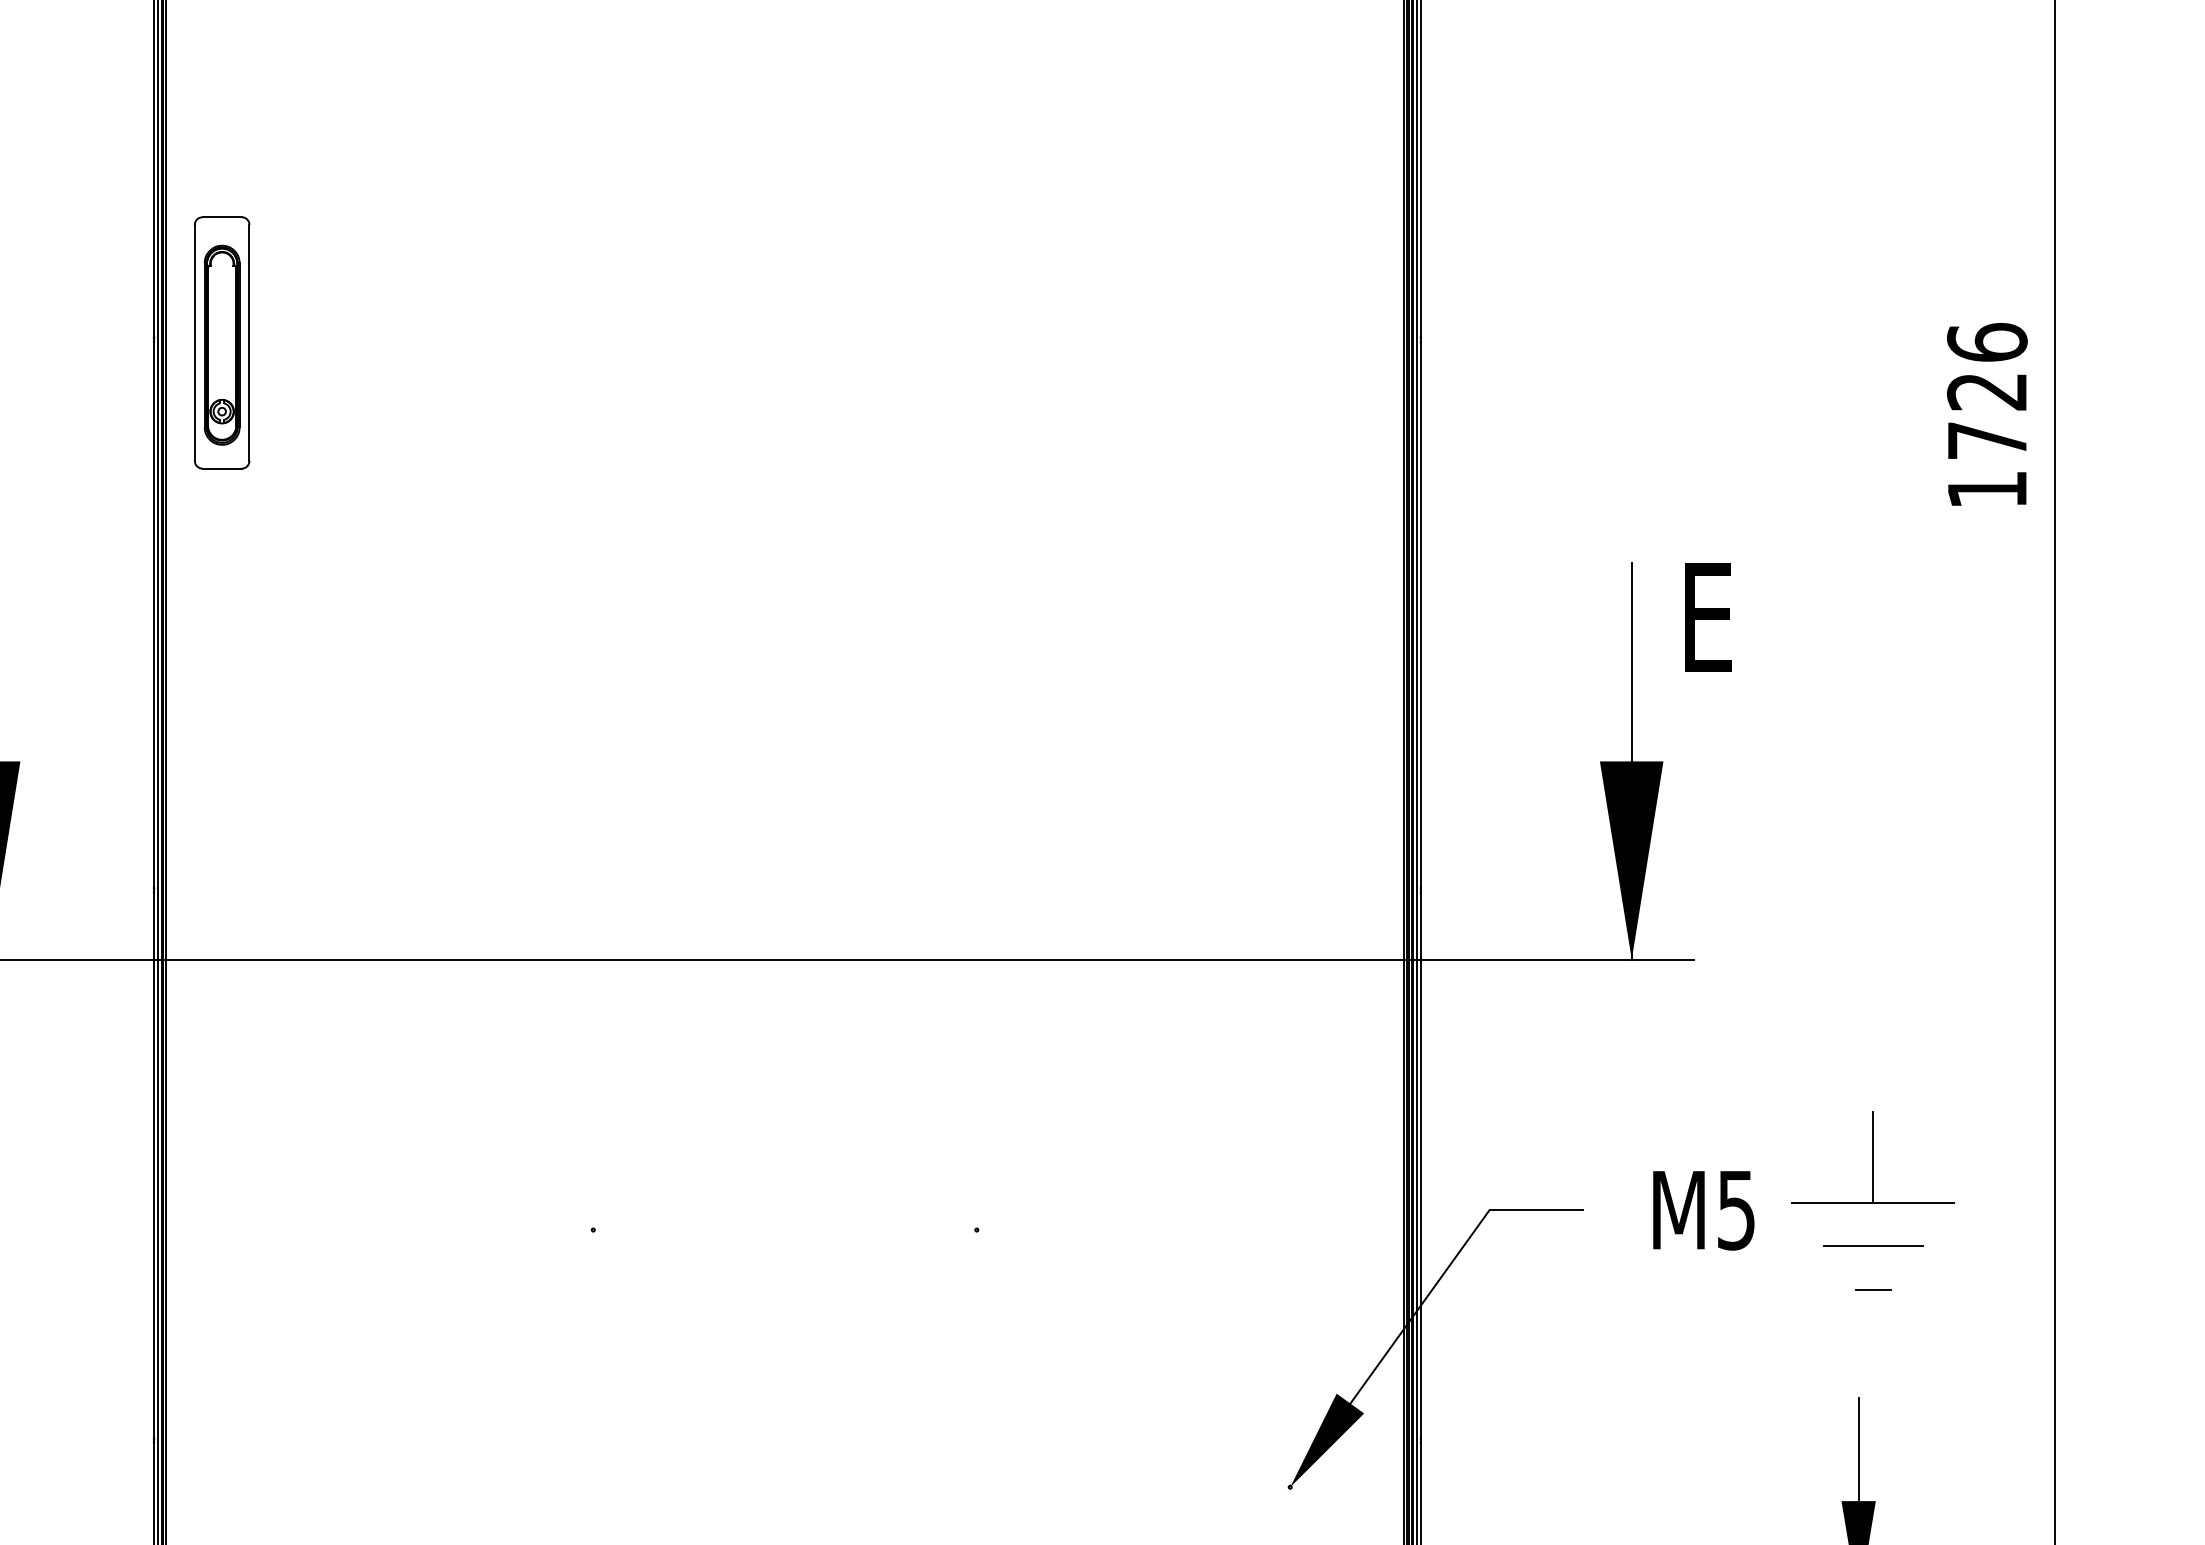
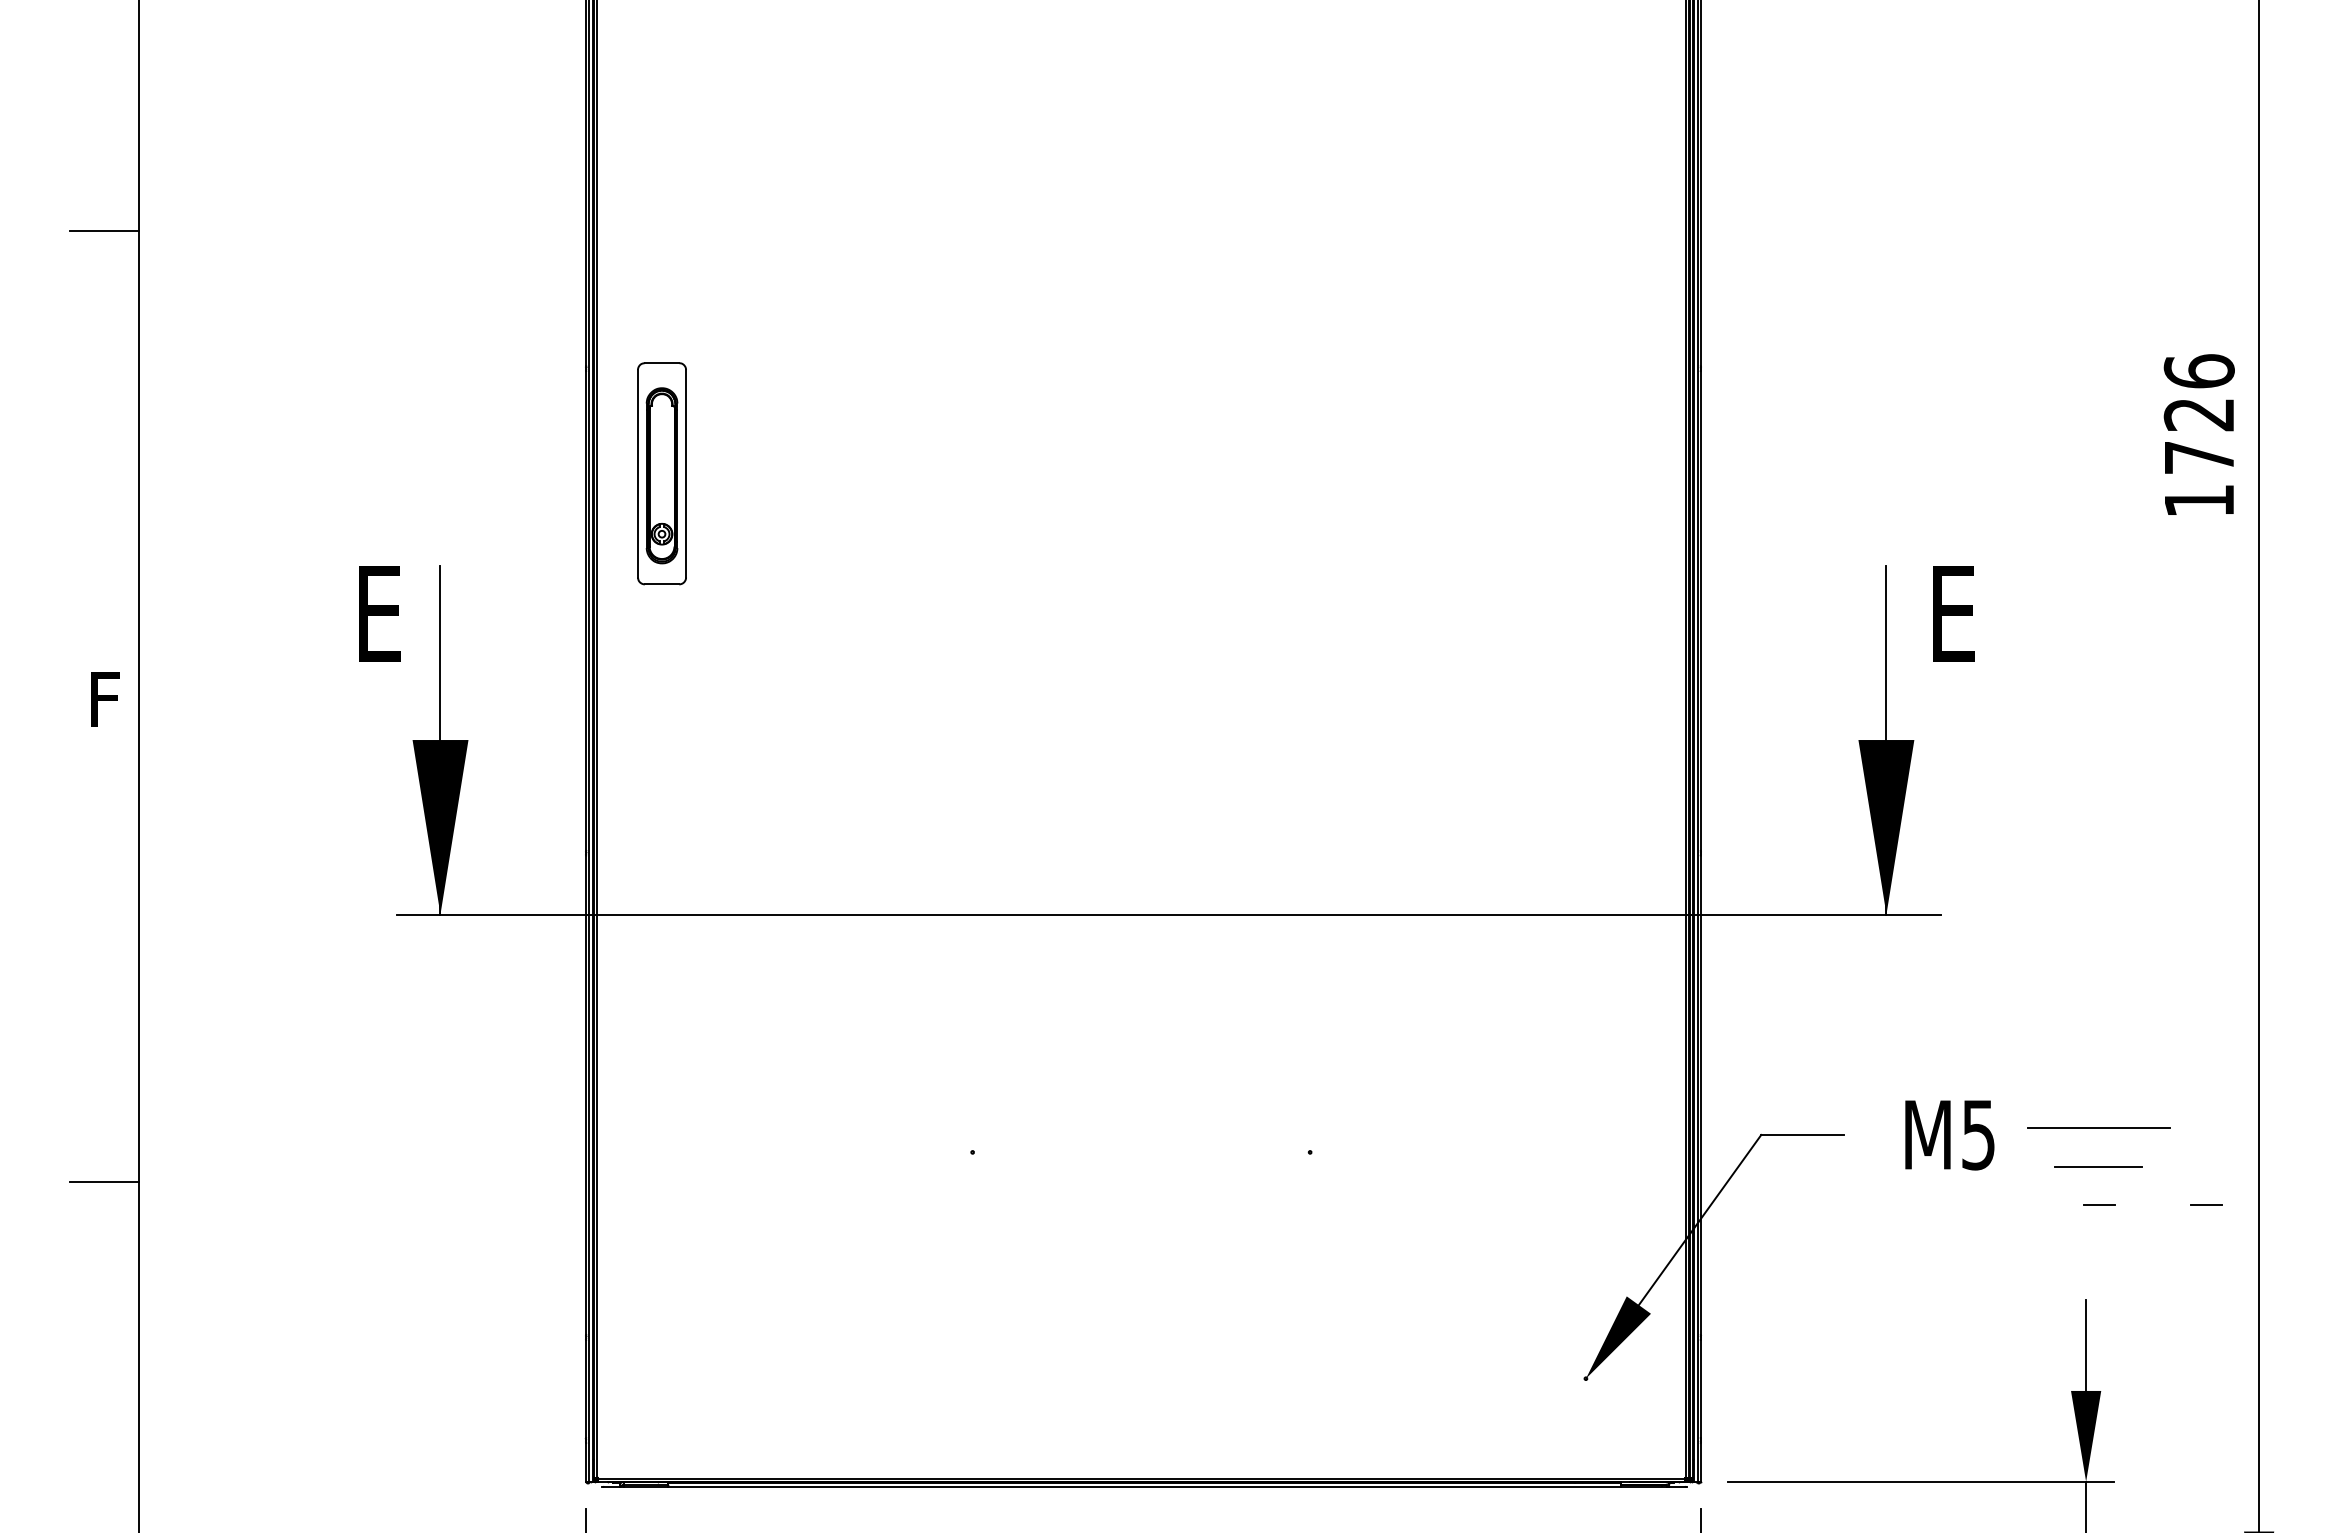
part: (221, 342) -> (661, 473), moved
line: (1873, 1157) -> (2099, 1088), removed
line: (1995, 1289) -> (2206, 1204), added

